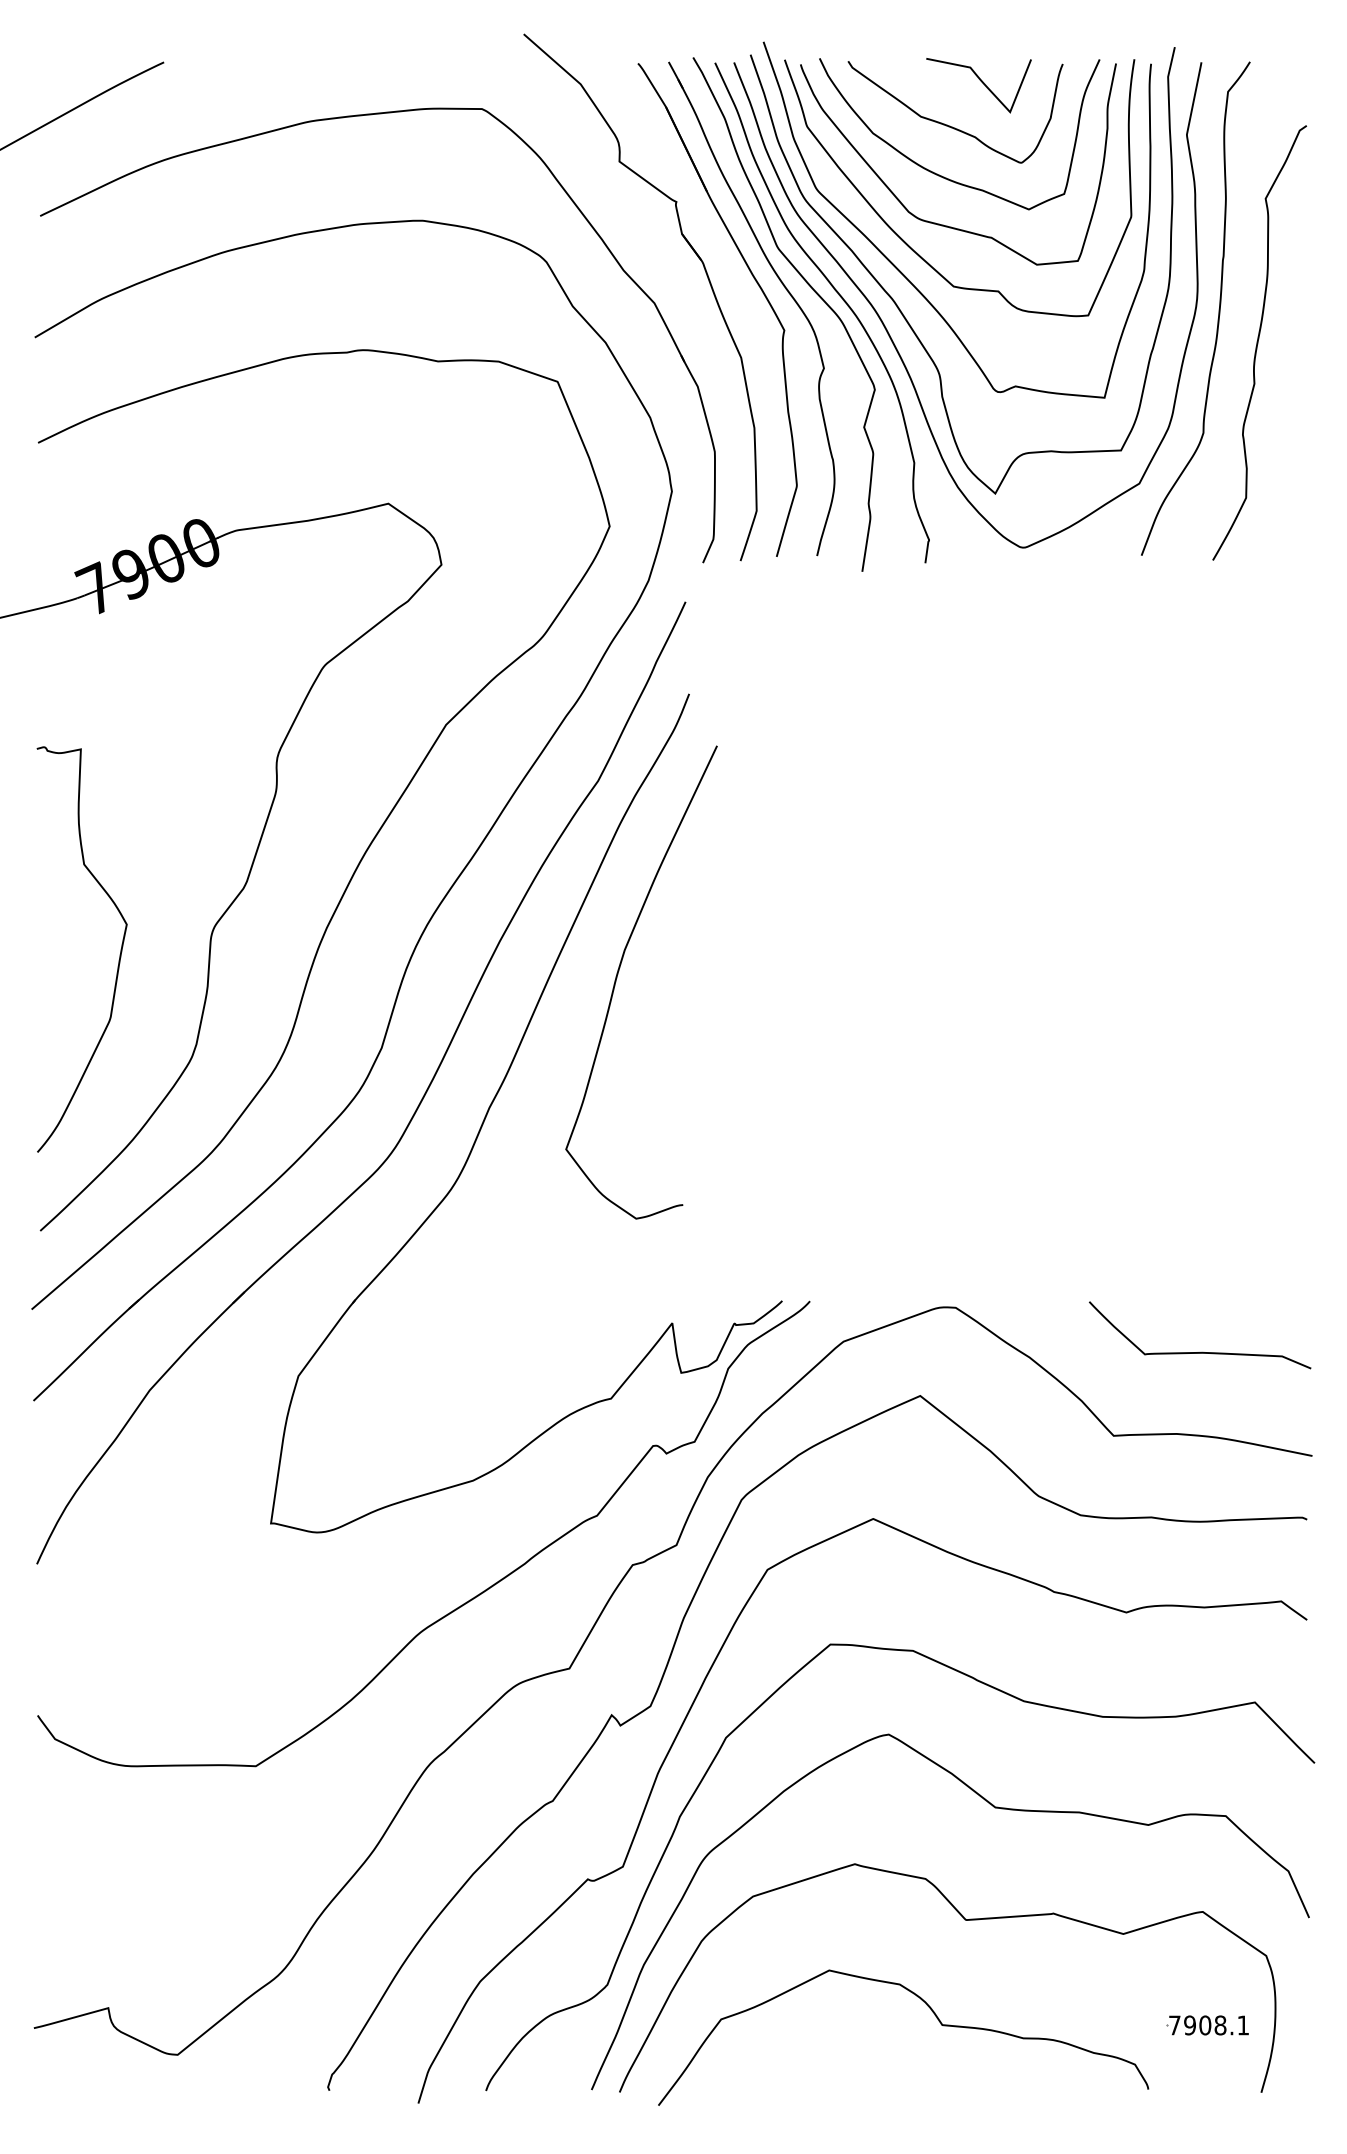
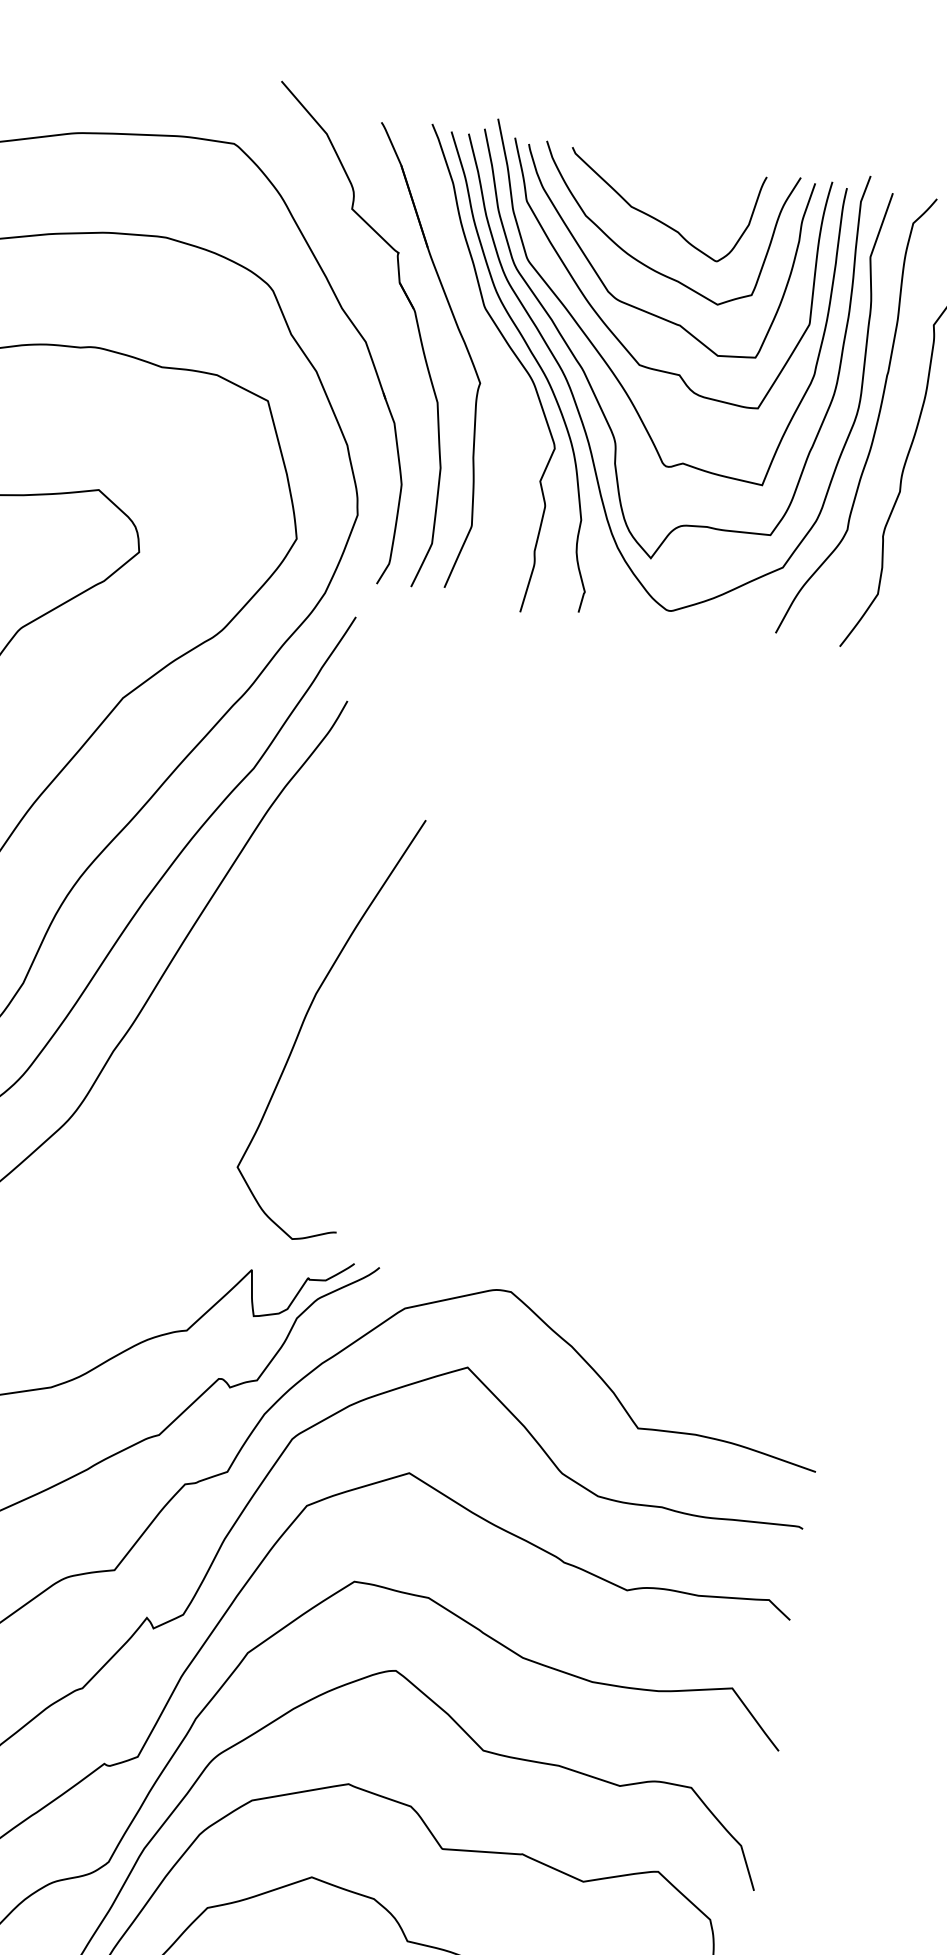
curve: (981, 82) -> (690, 183), removed
part: (782, 285) -> (484, 342), removed
curve: (617, 978) -> (305, 1018), moved
curve: (1201, 1351) -> (728, 1363), removed

